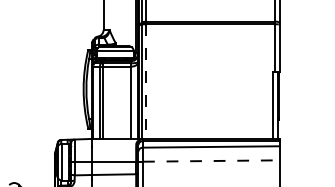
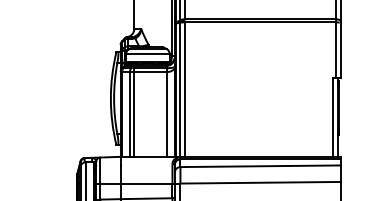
line: (146, 82) -> (184, 90), dashed -> solid
line: (212, 161) -> (261, 183), dashed -> solid

